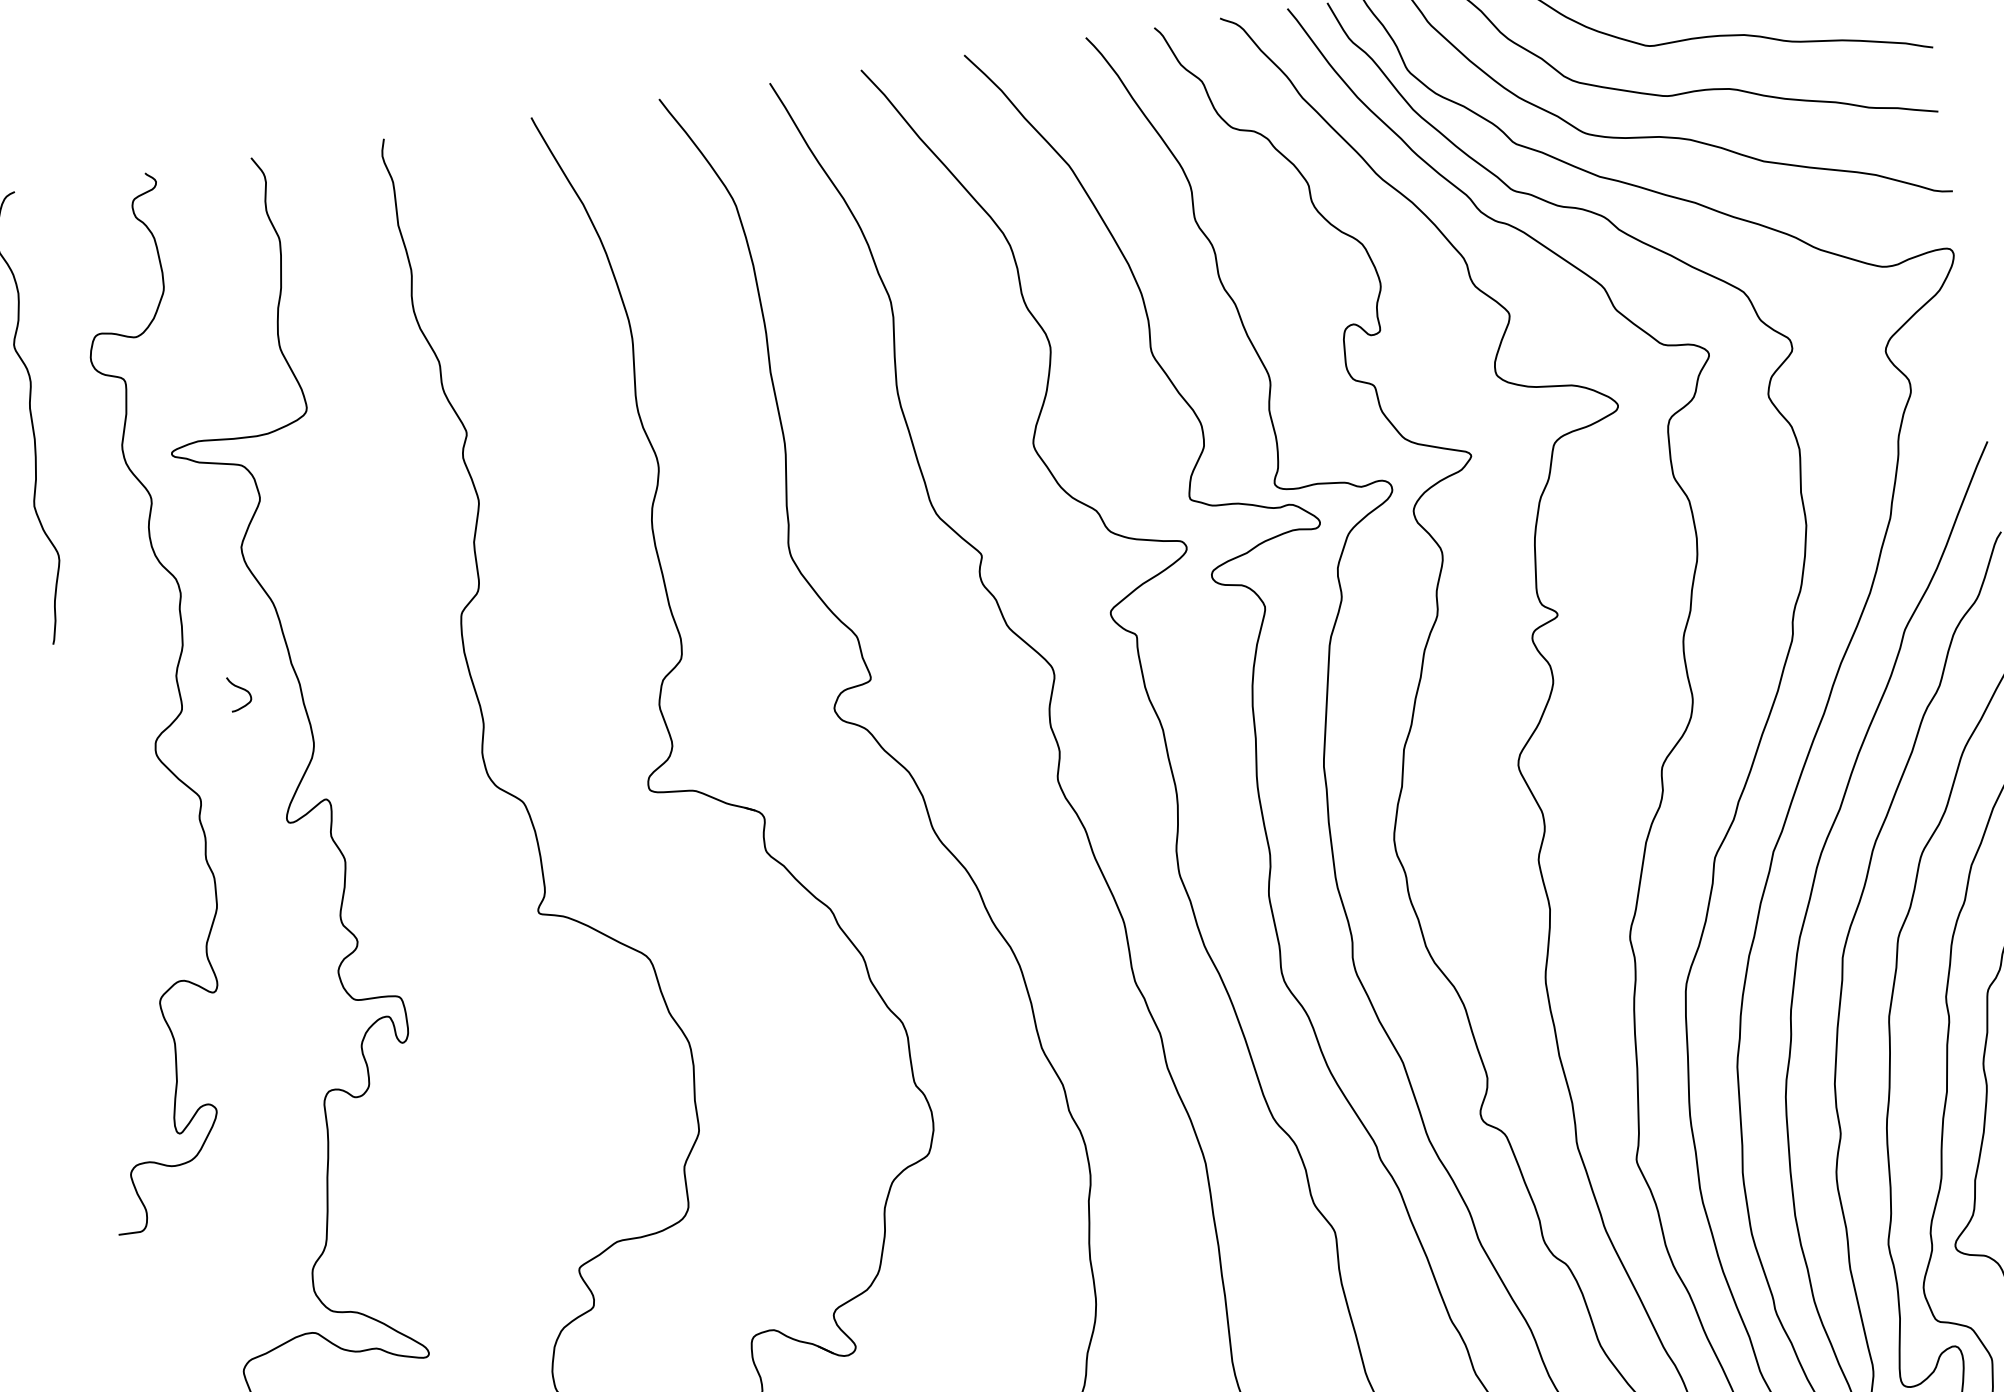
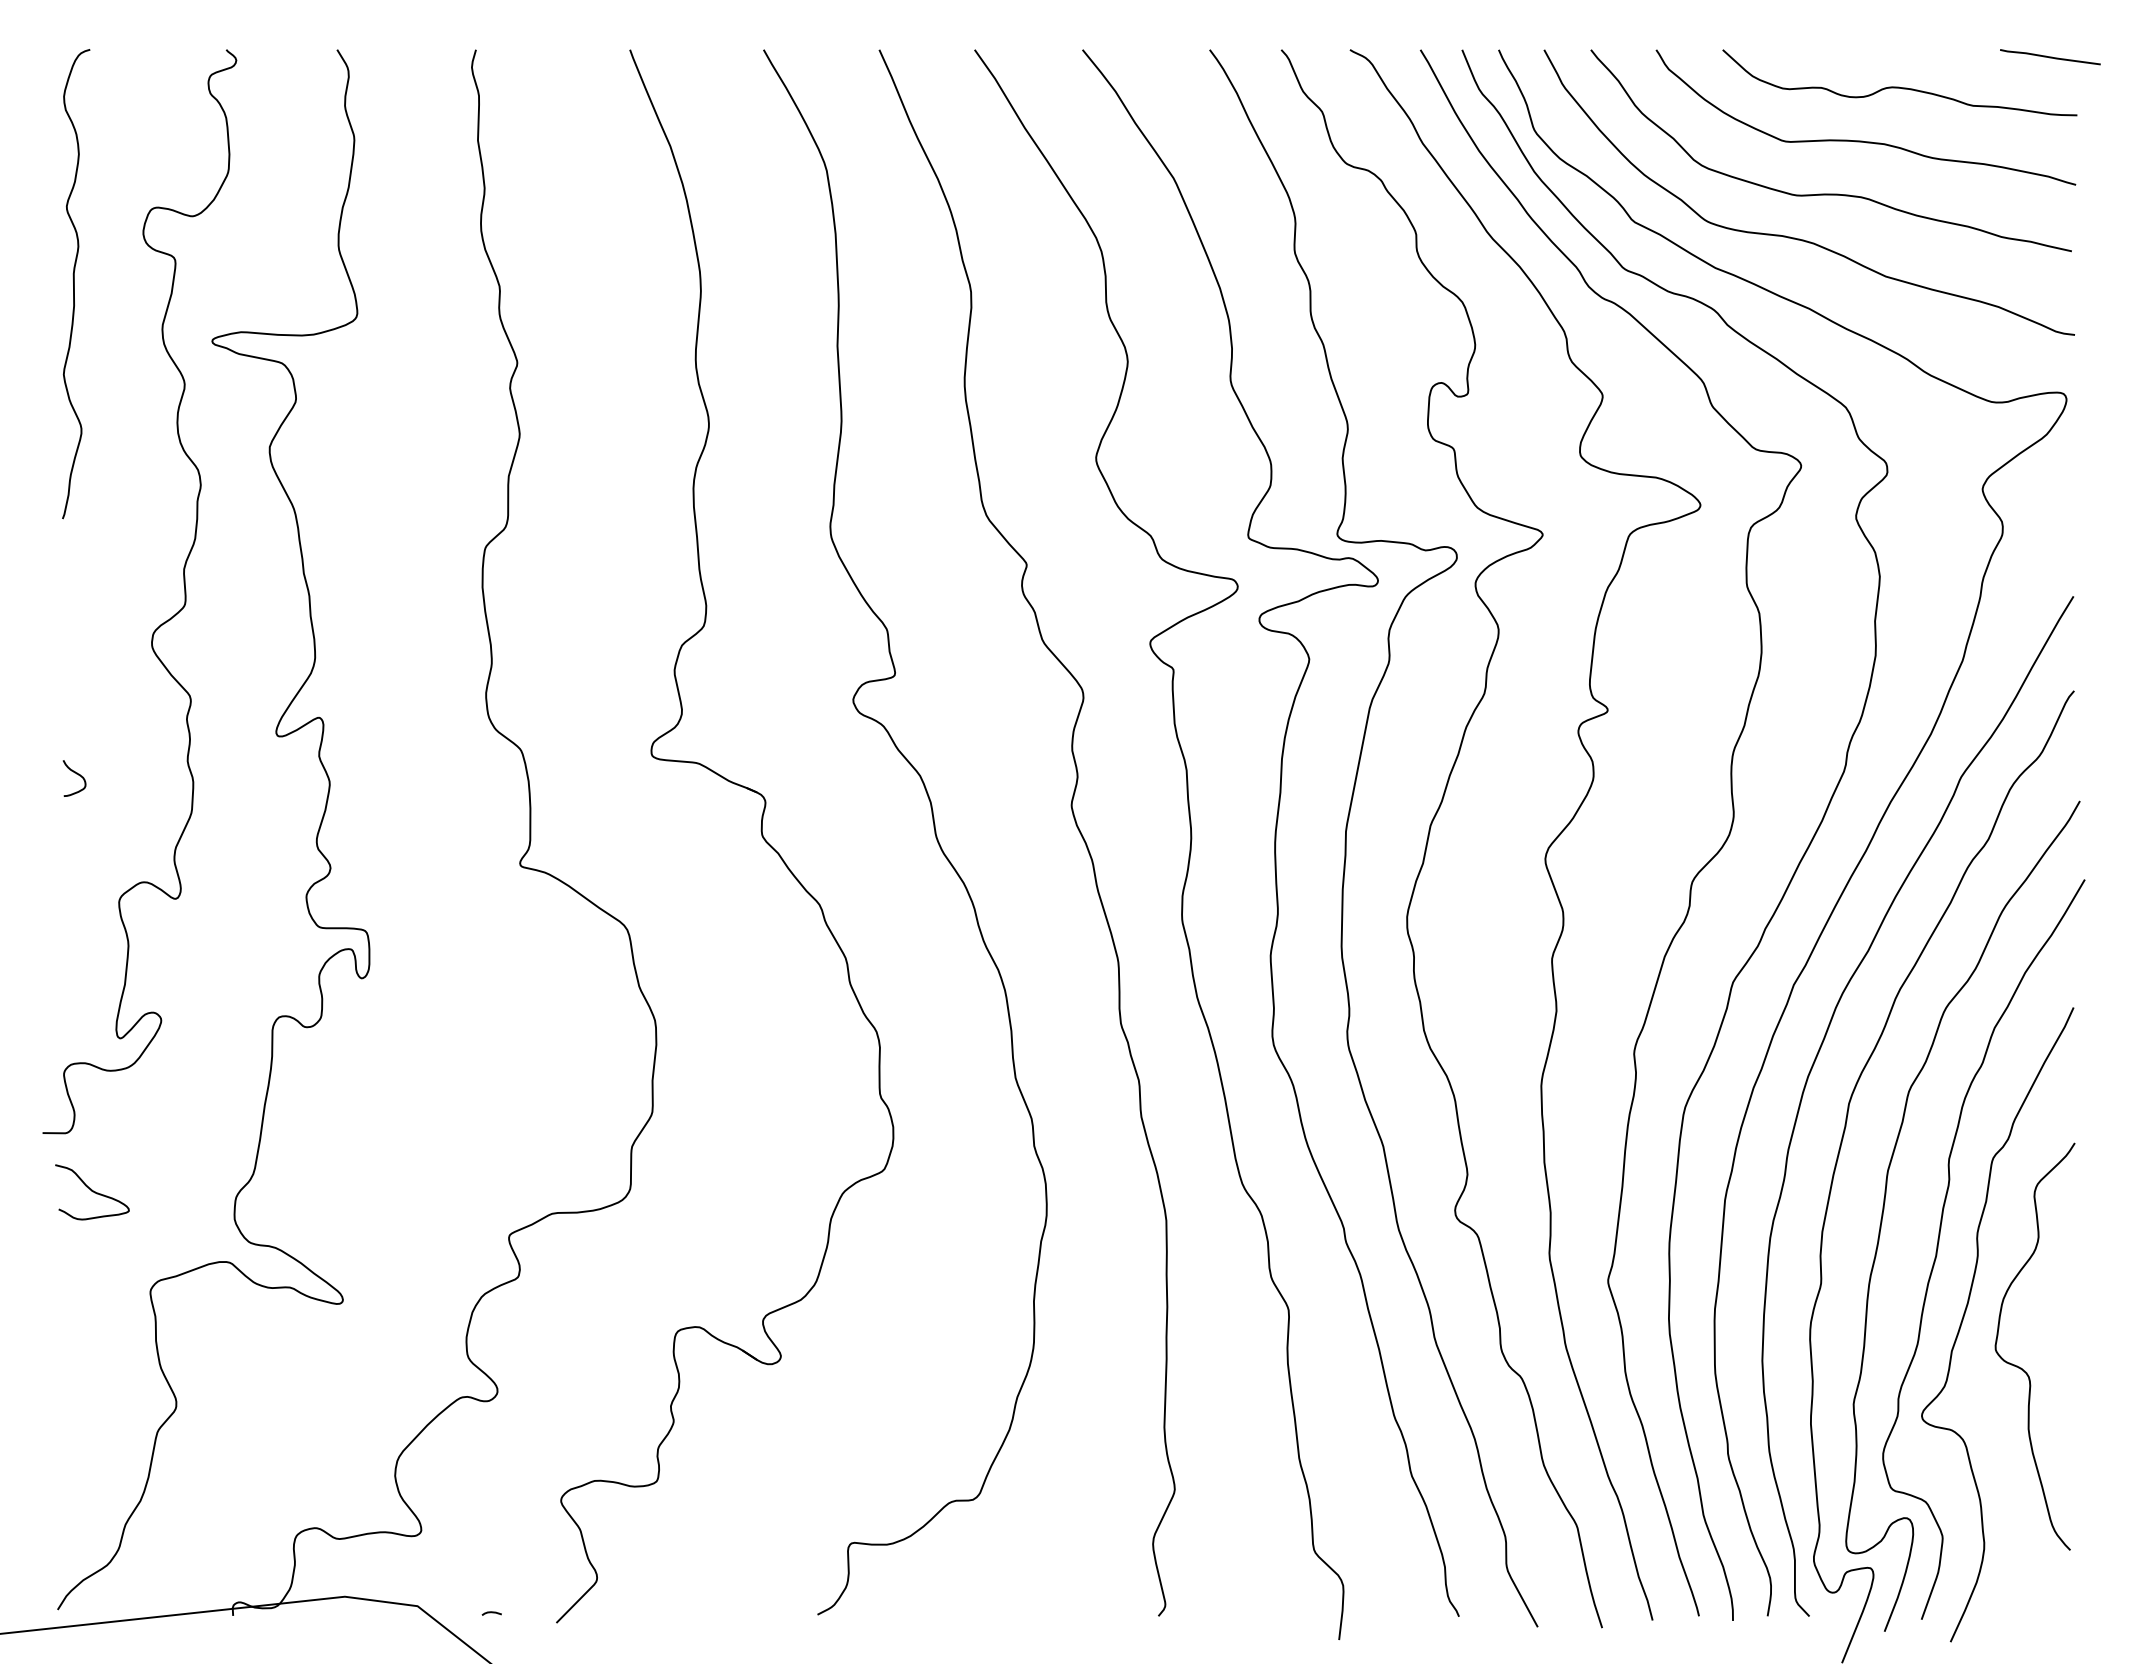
curve: (241, 689) -> (76, 774), moved
curve: (174, 1284) -> (92, 1192), added

